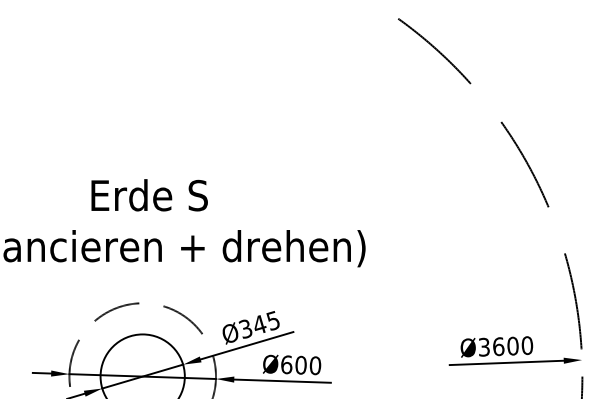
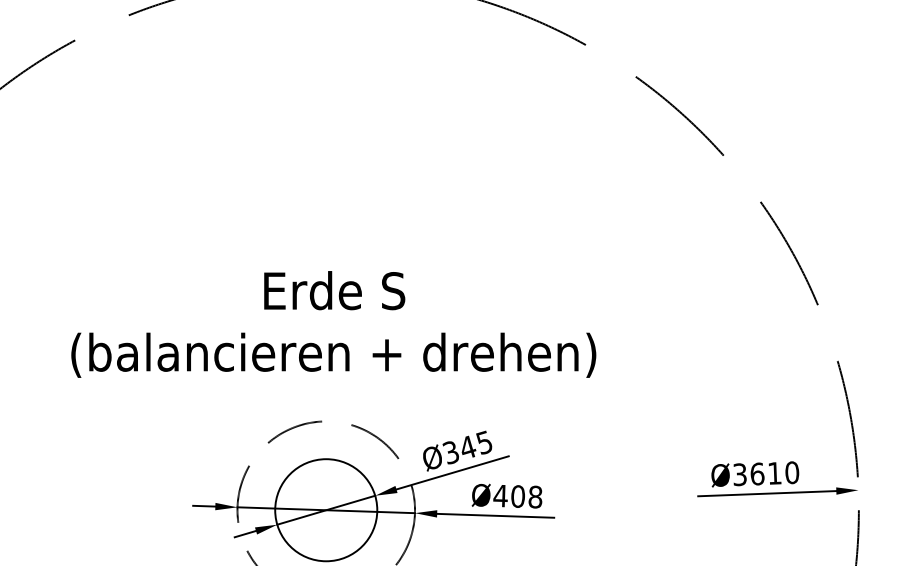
text: (512, 346) -> (774, 473), Ø3600 -> Ø3610
text: (300, 365) -> (517, 496), Ø600 -> Ø408

